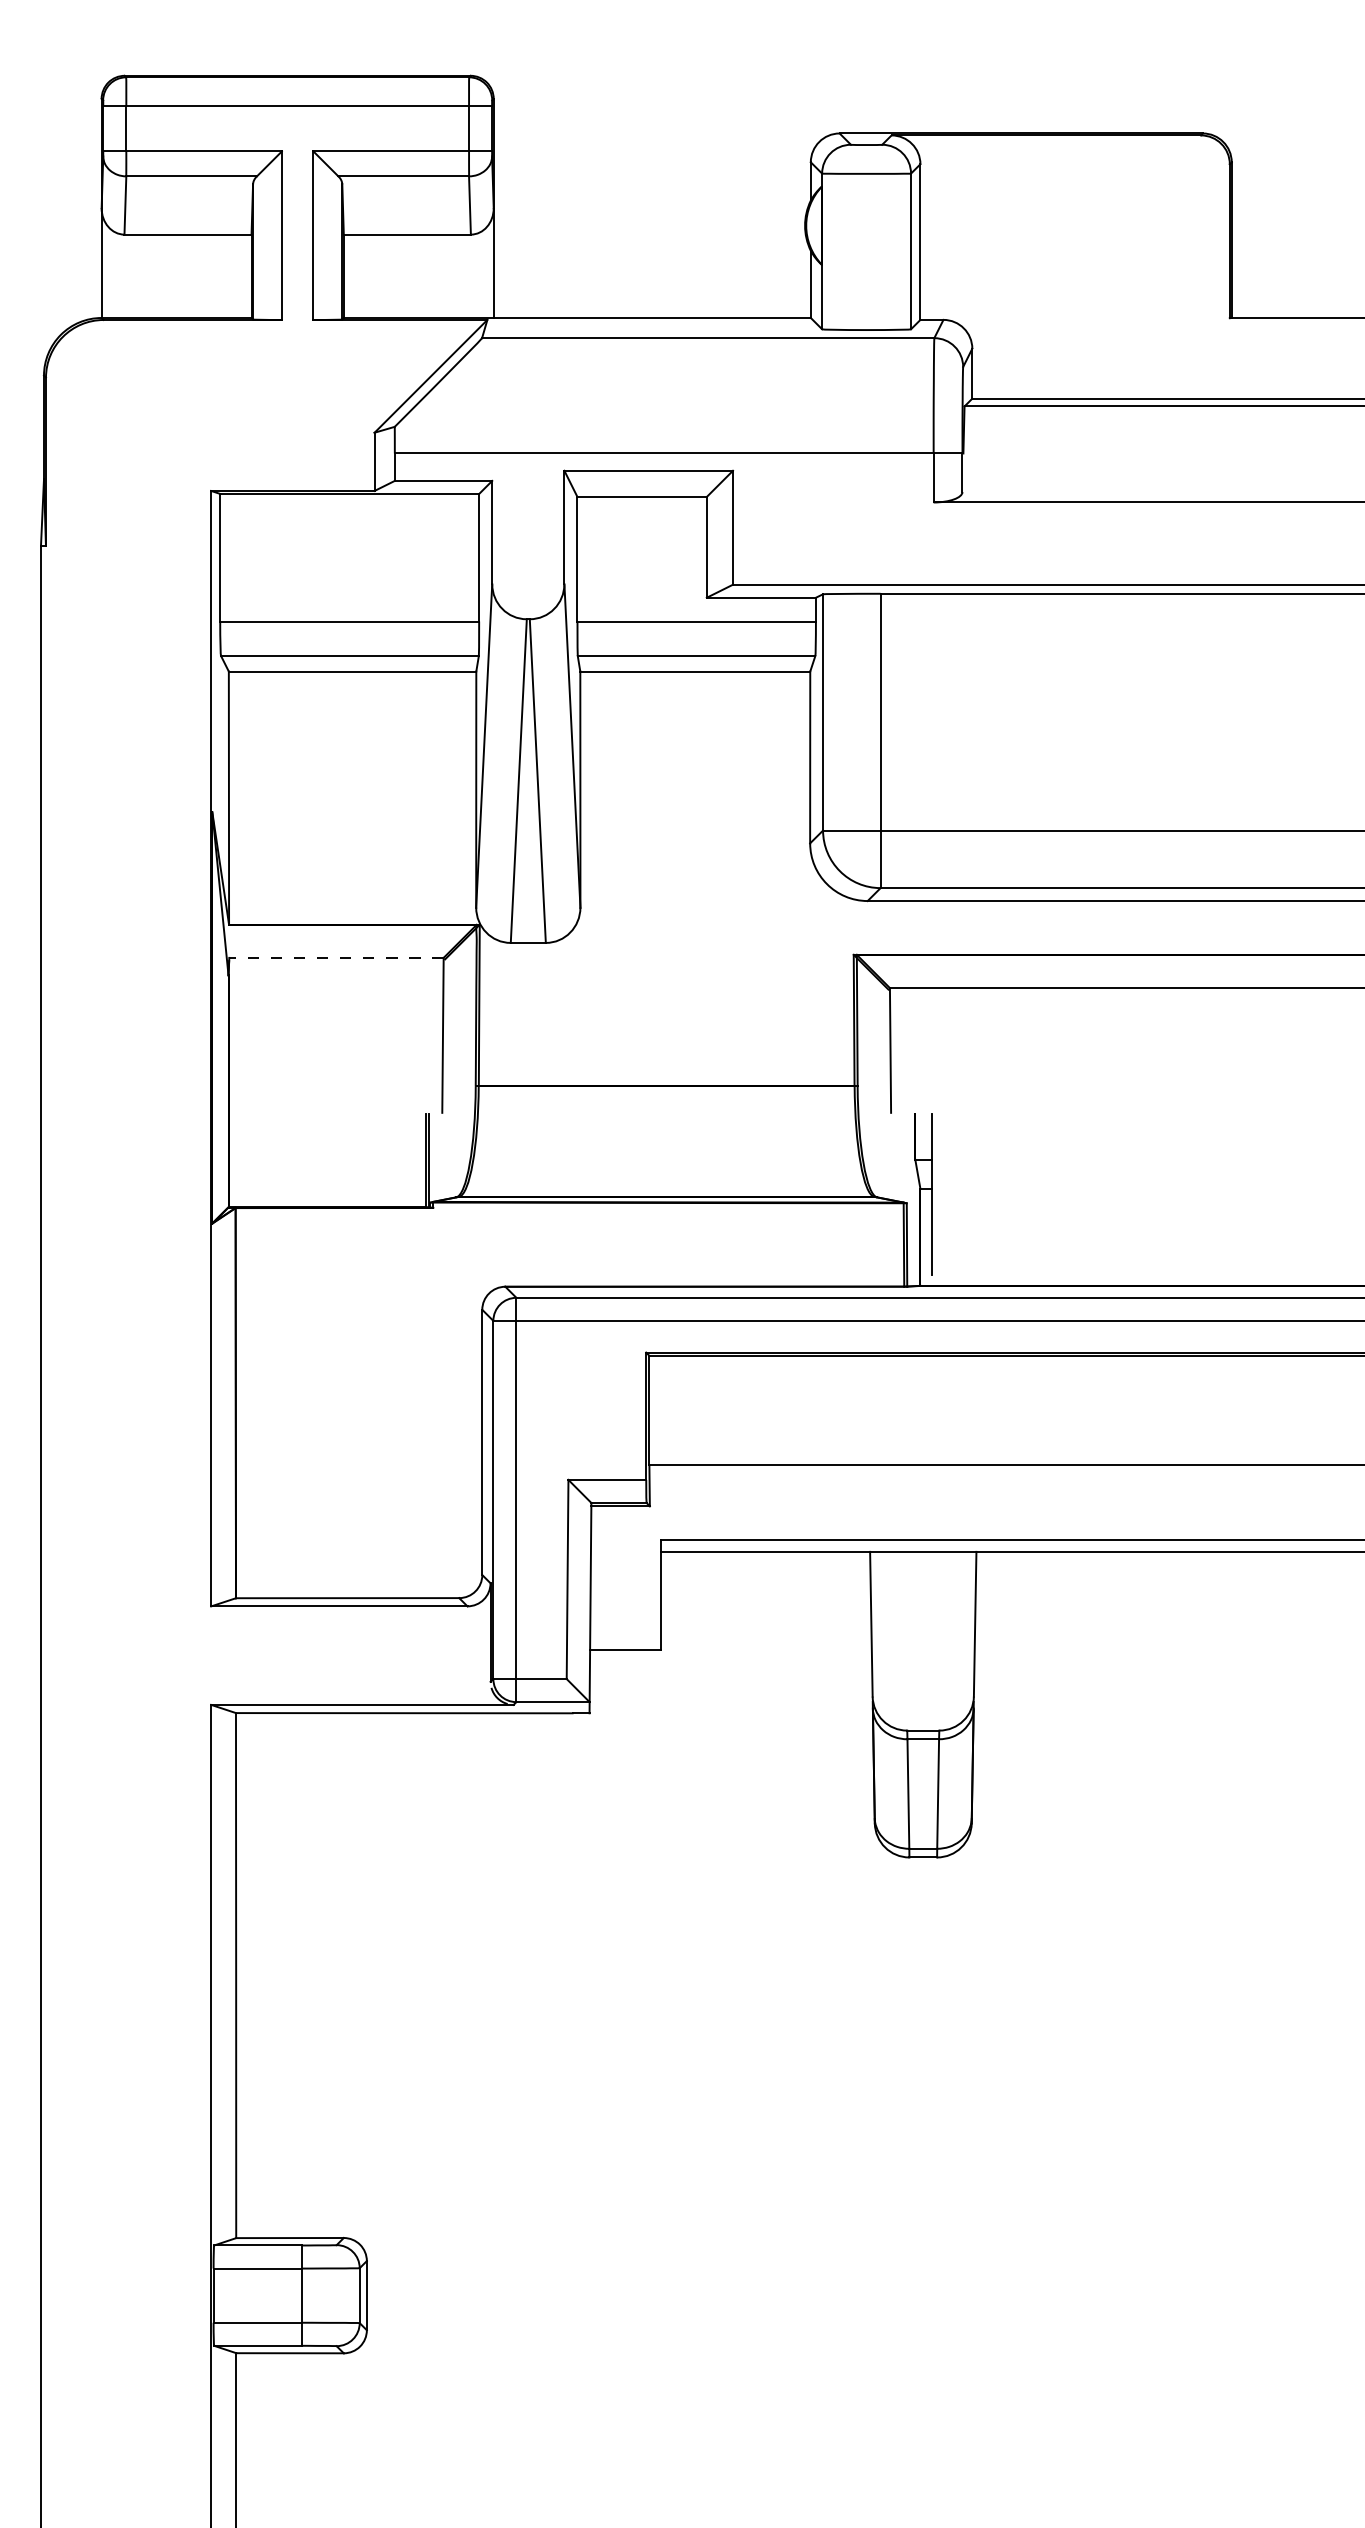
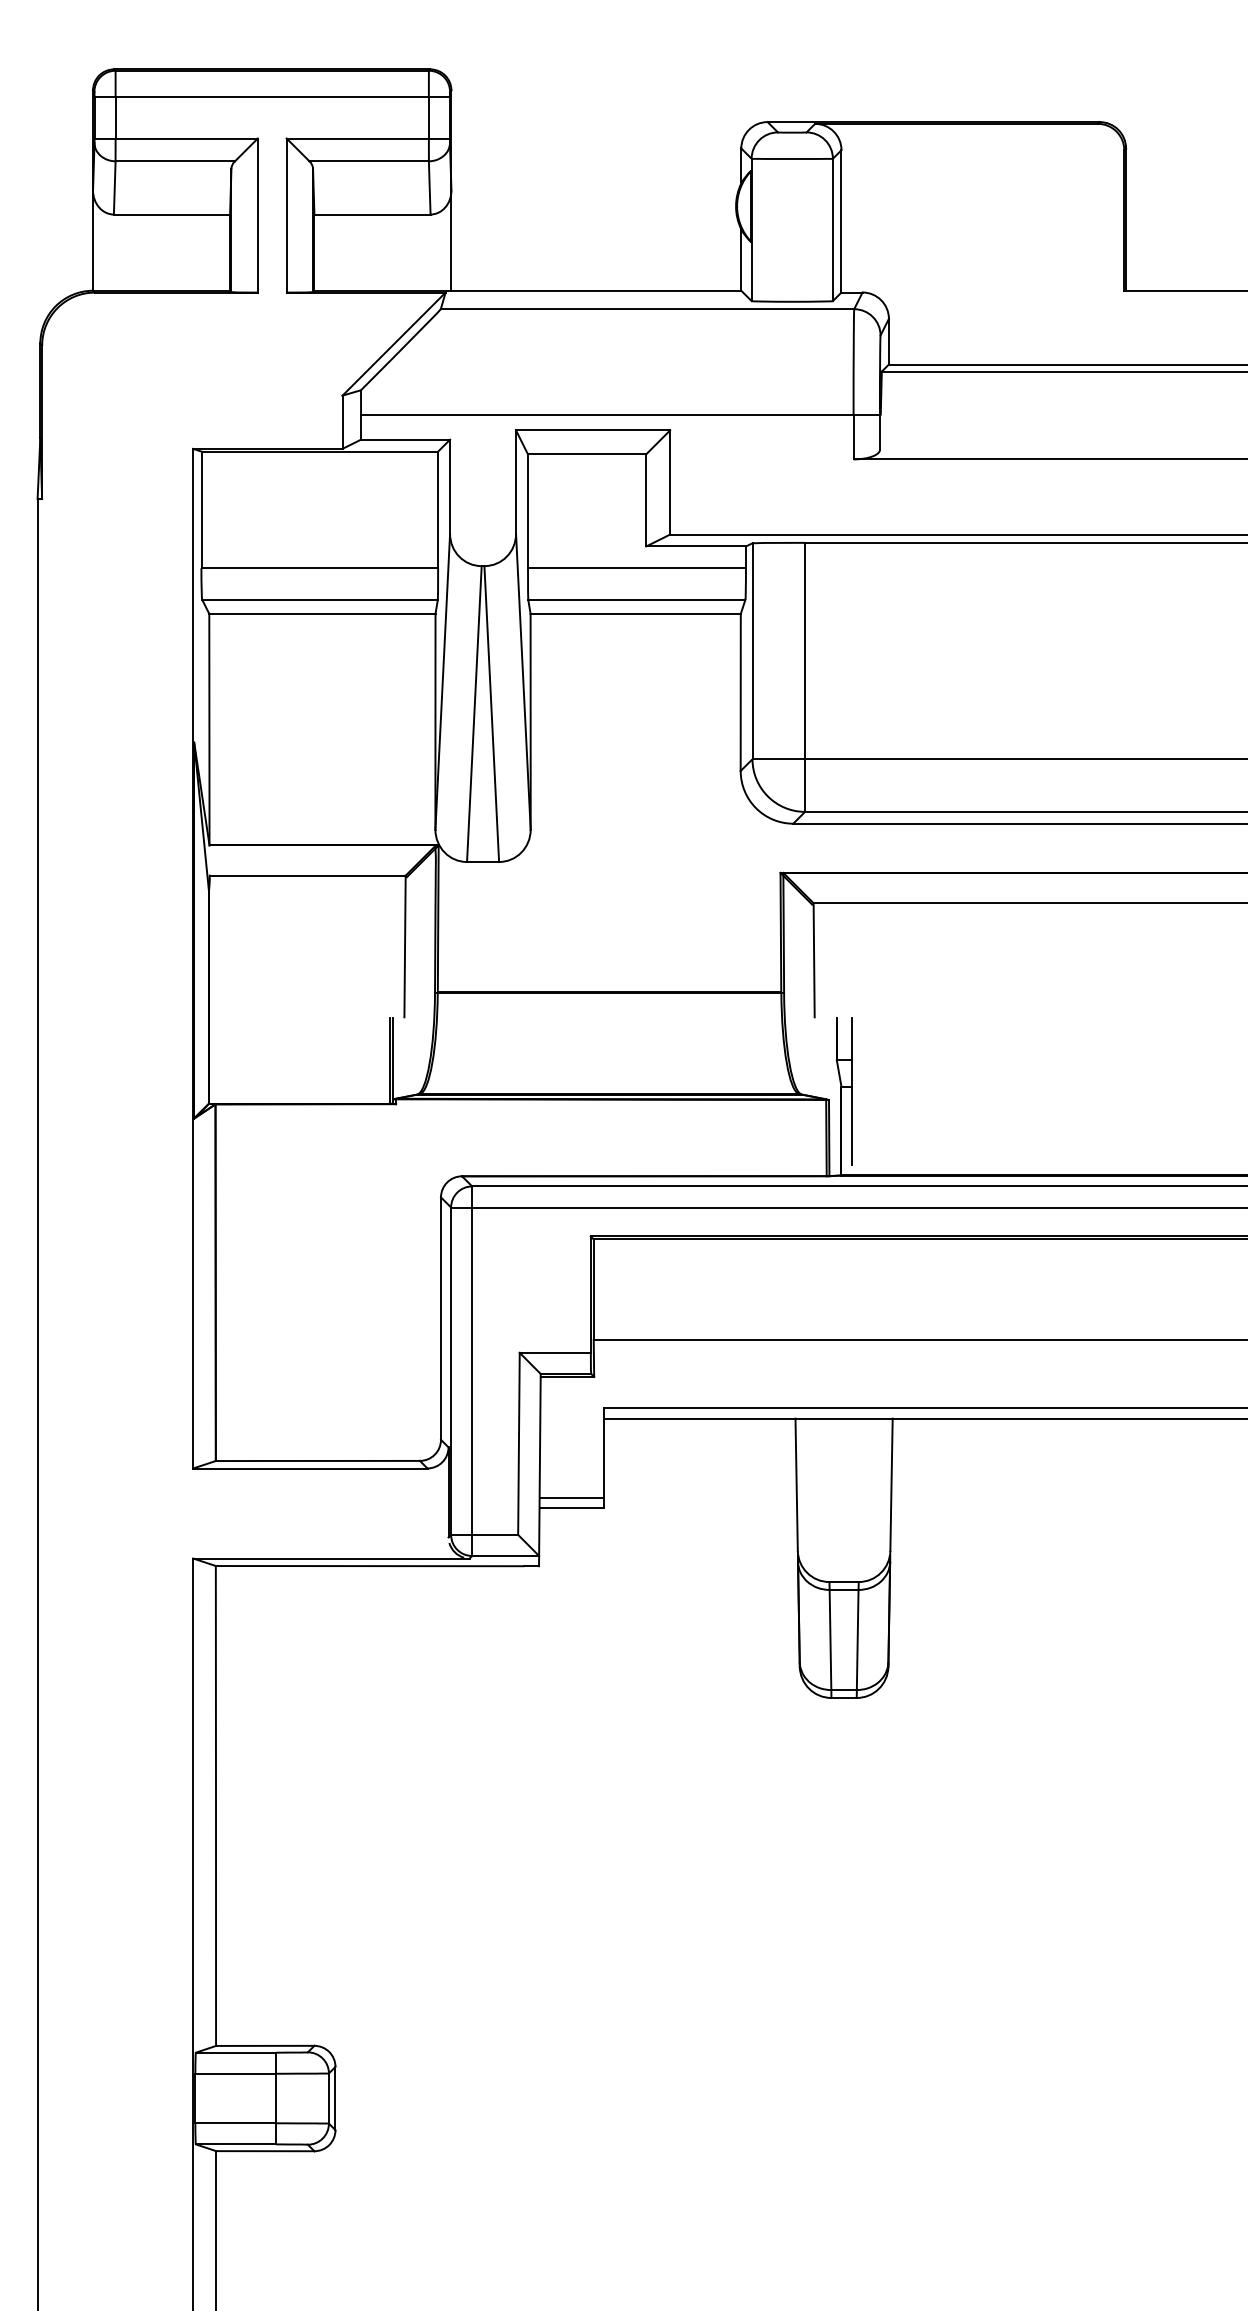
line: (335, 957) -> (306, 875), dashed -> solid
line: (625, 1638) -> (571, 1497), added

